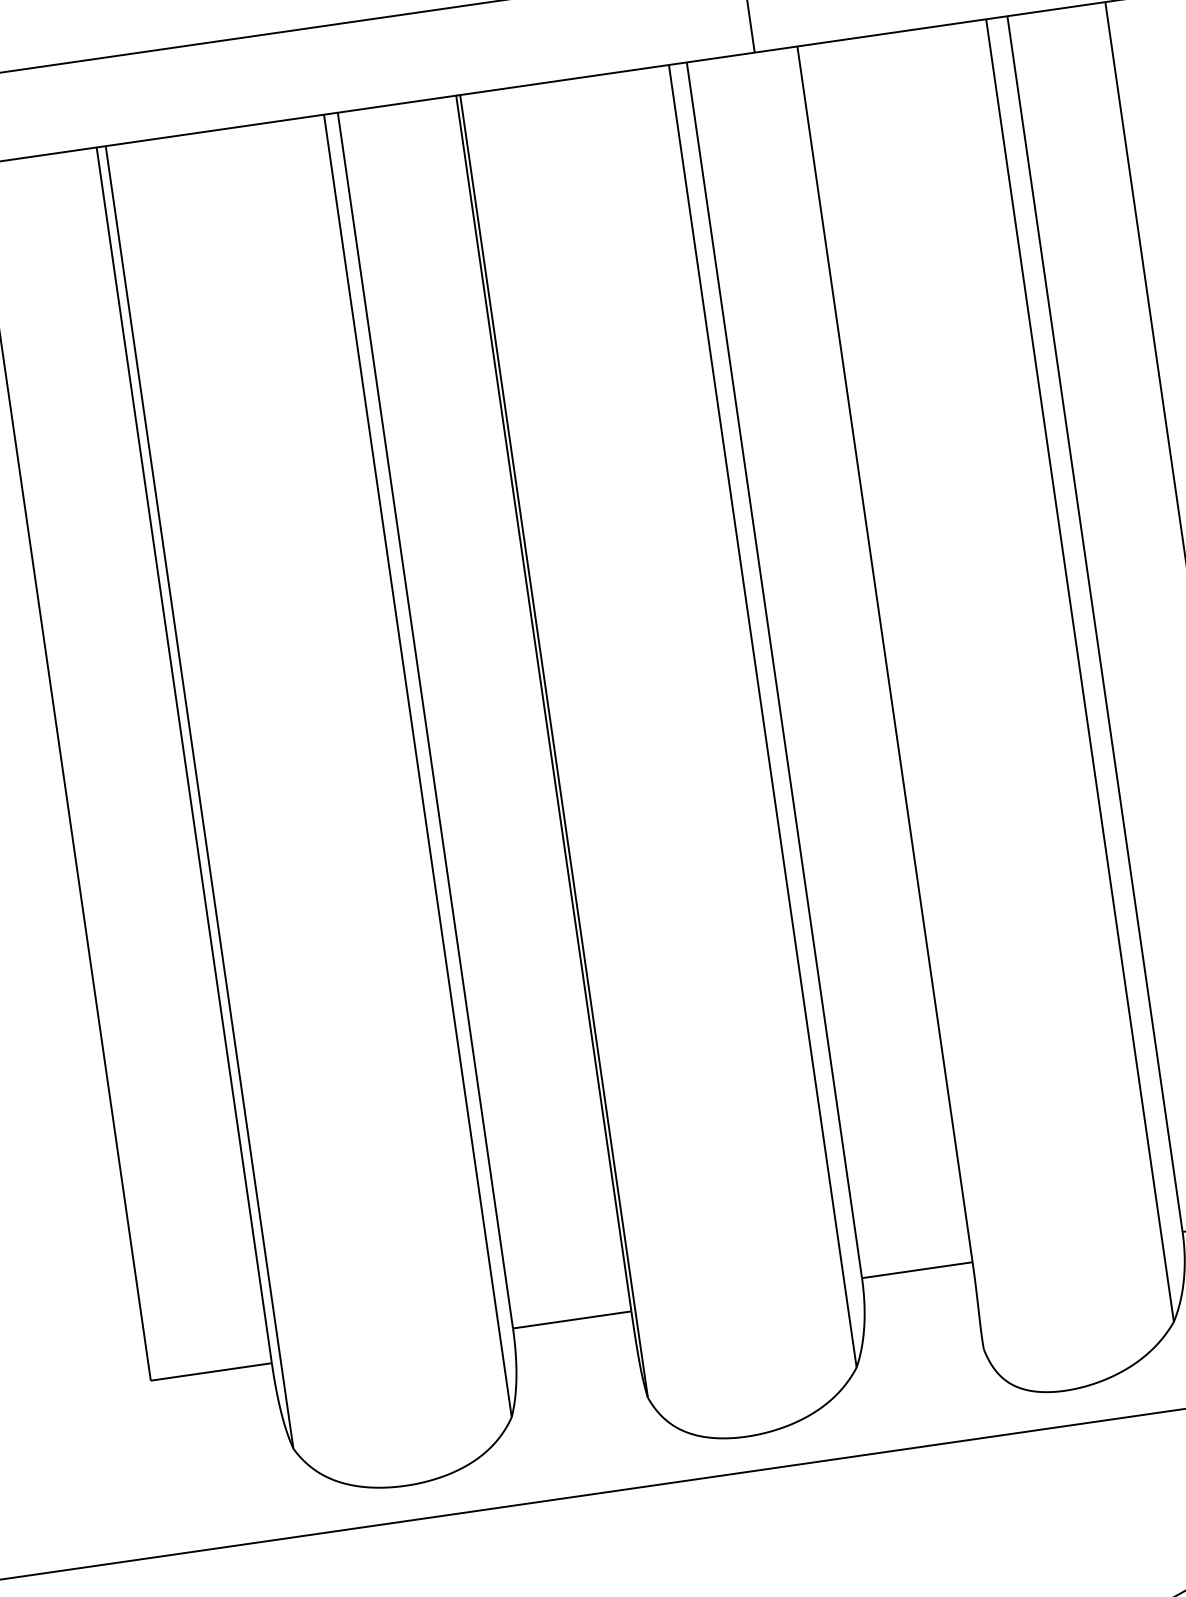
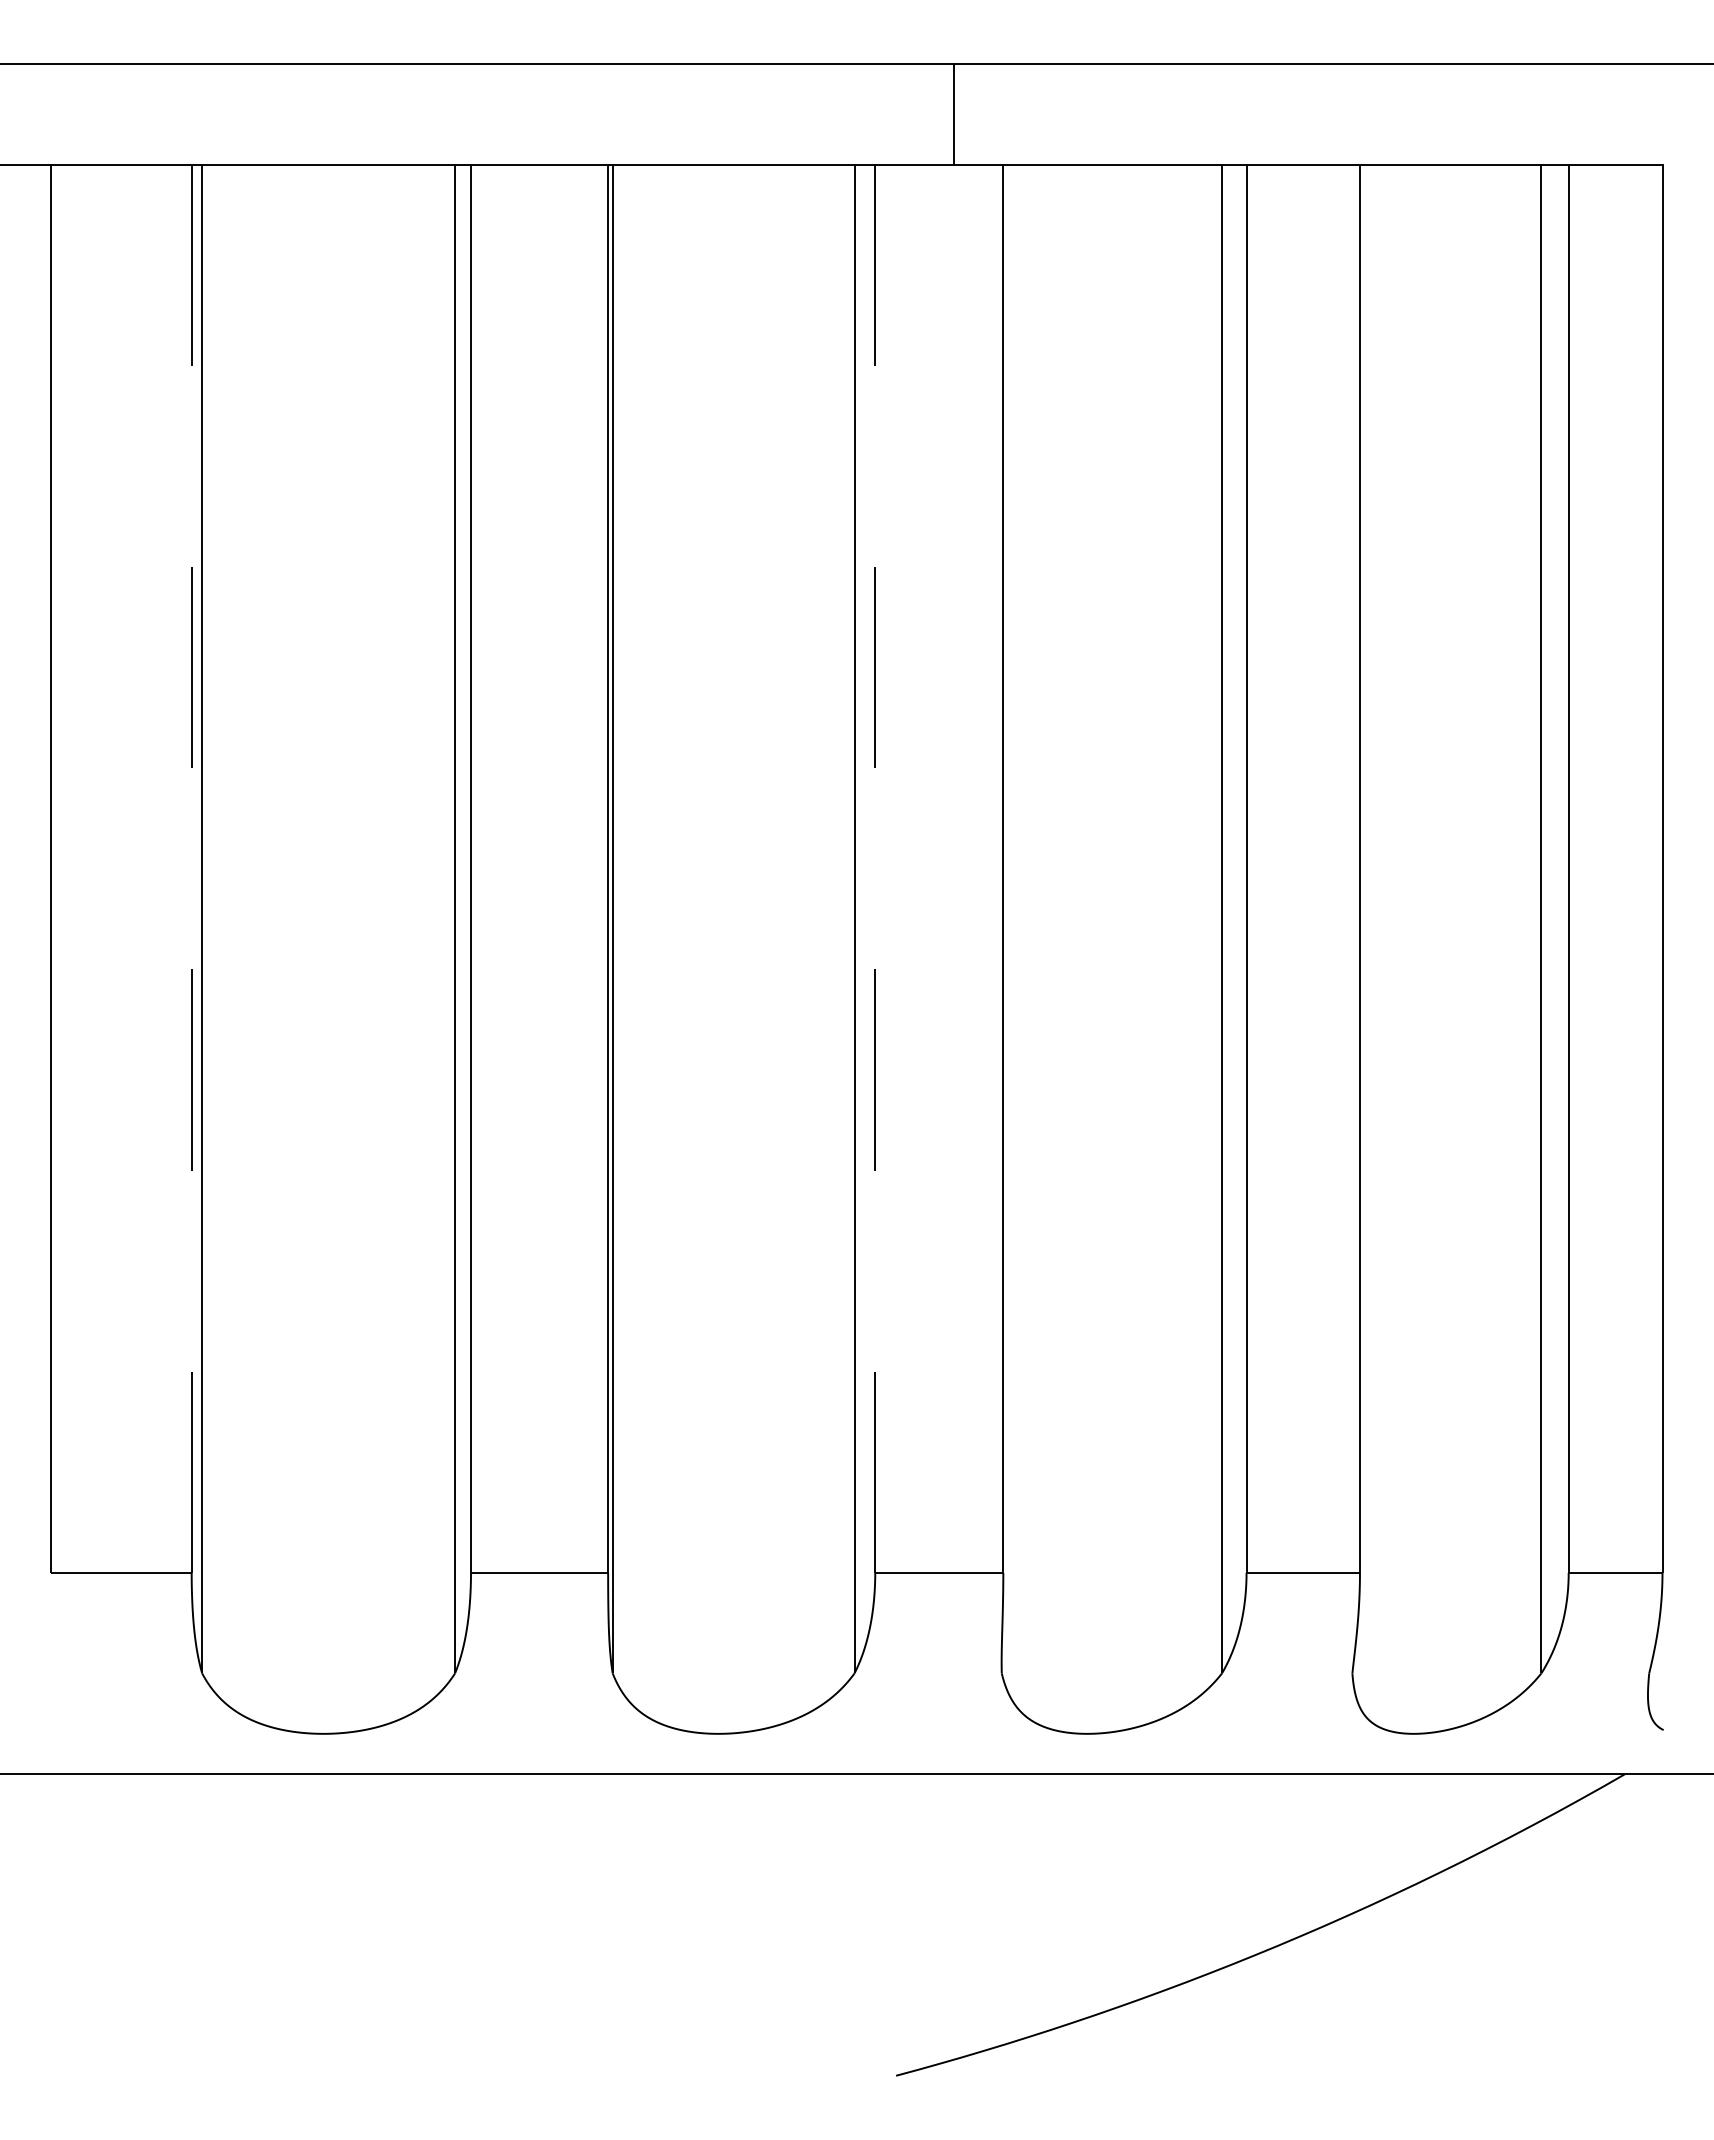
line: (774, 670) -> (875, 869), solid -> dashed
line: (184, 755) -> (191, 868), solid -> dashed

